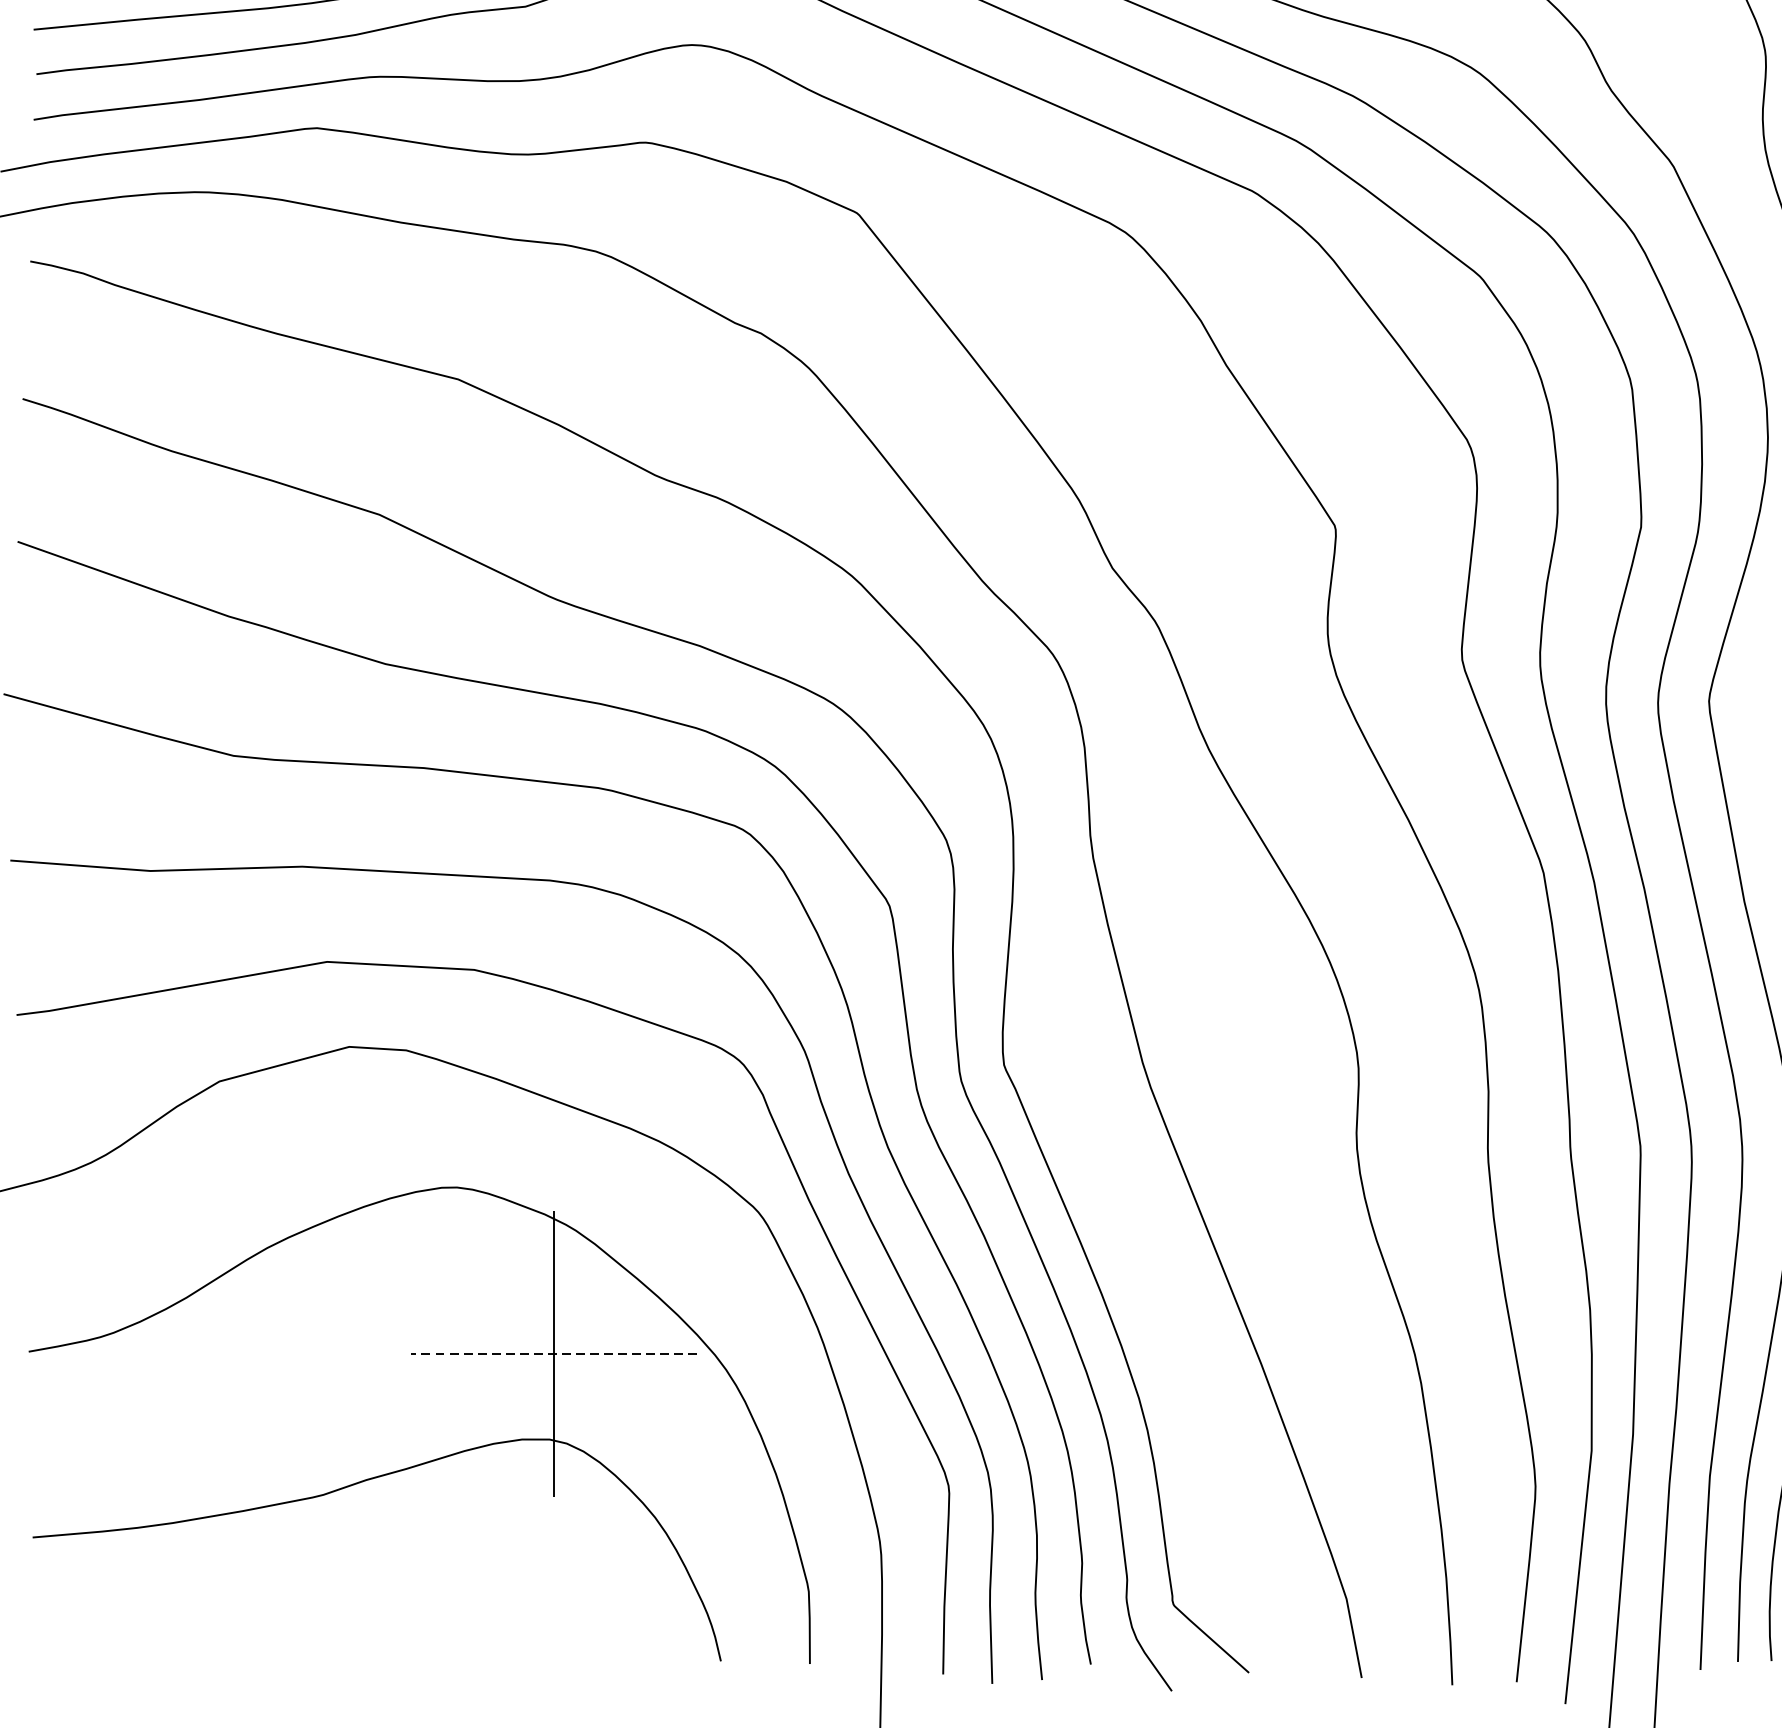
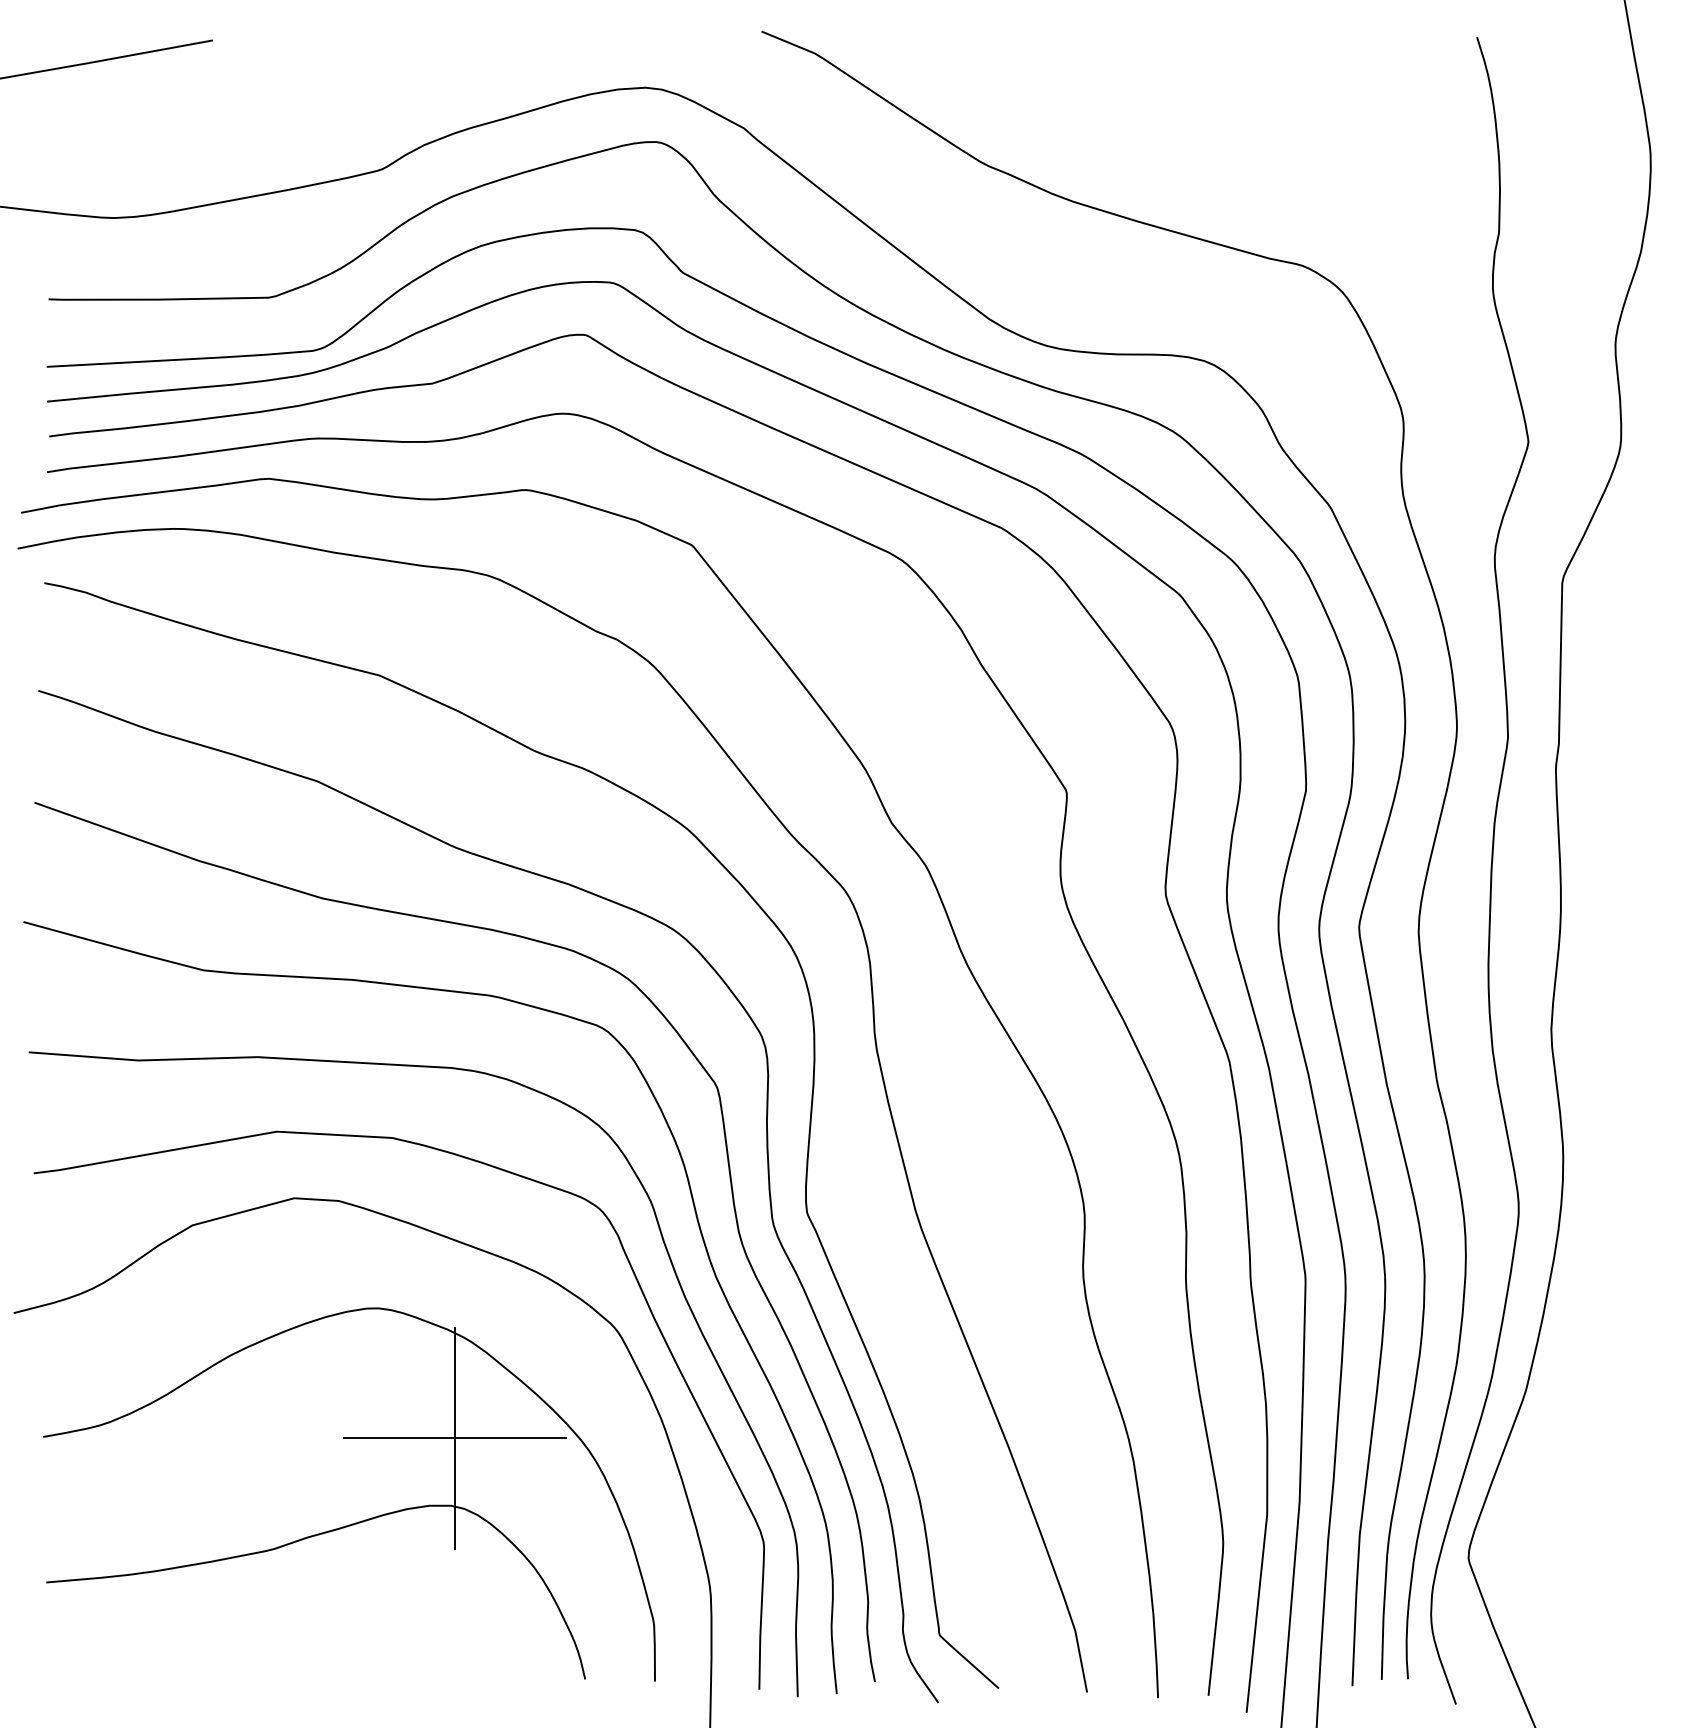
line: (553, 1353) -> (454, 1438), dashed -> solid

